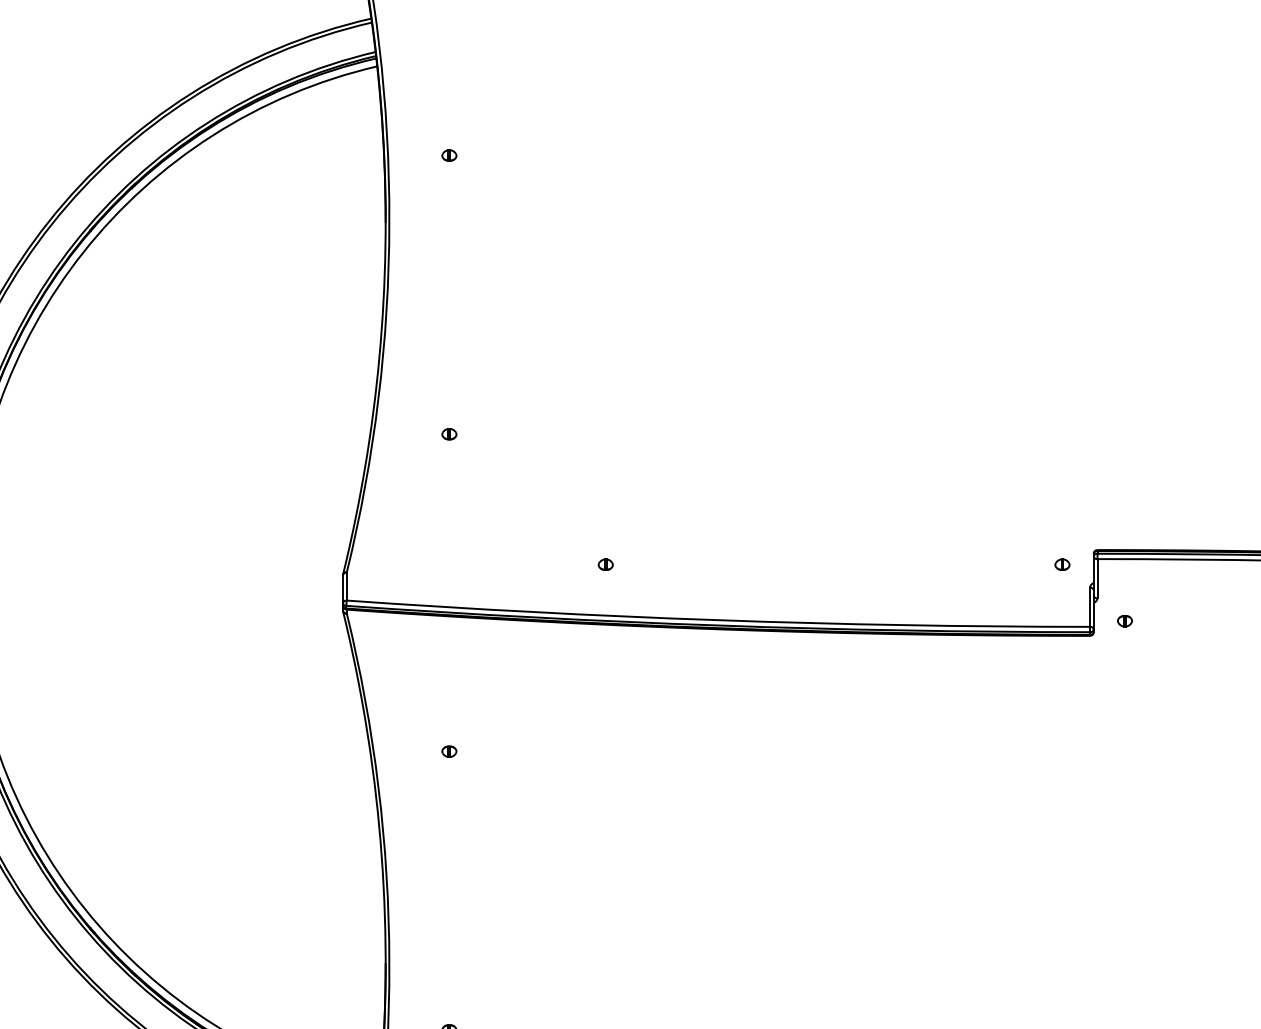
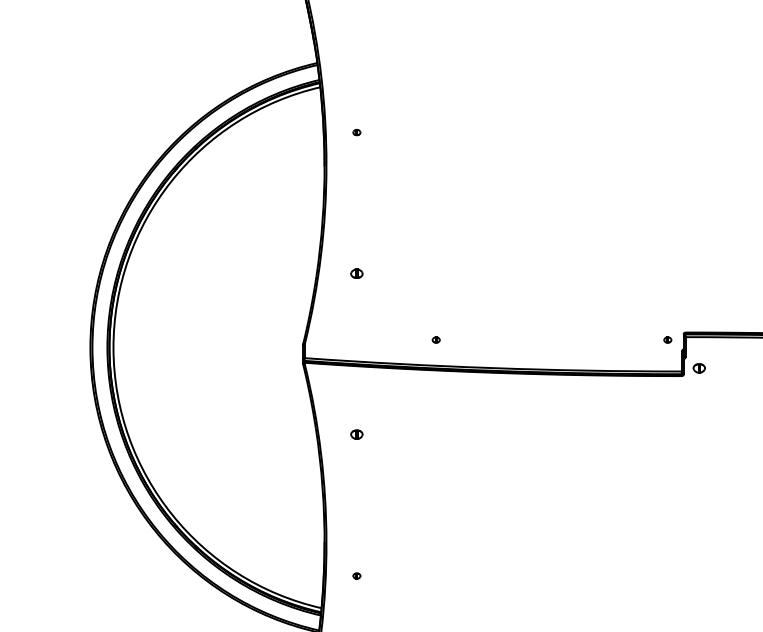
part: (448, 433) -> (356, 273), size x1.6
part: (1124, 620) -> (699, 368), size x1.6
part: (448, 751) -> (356, 434), size x1.6

